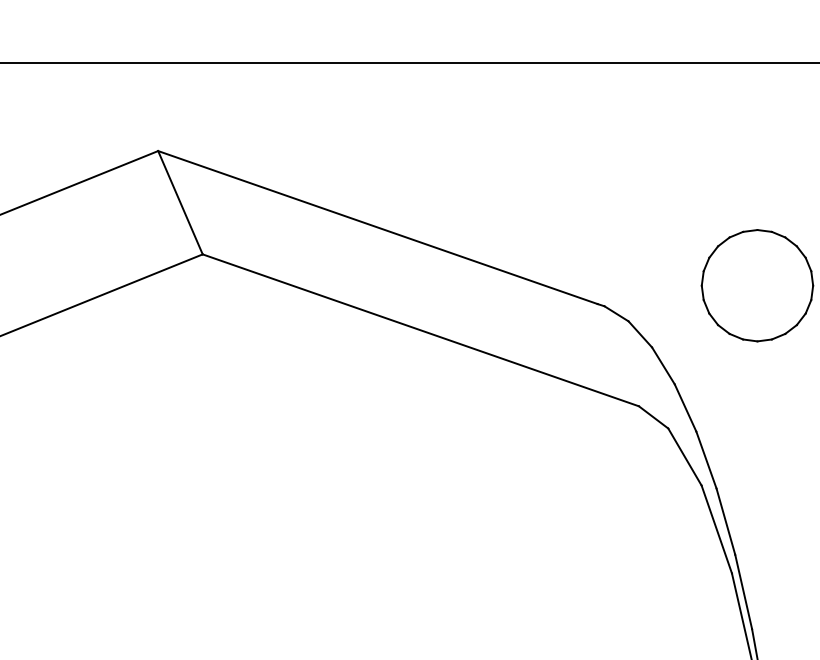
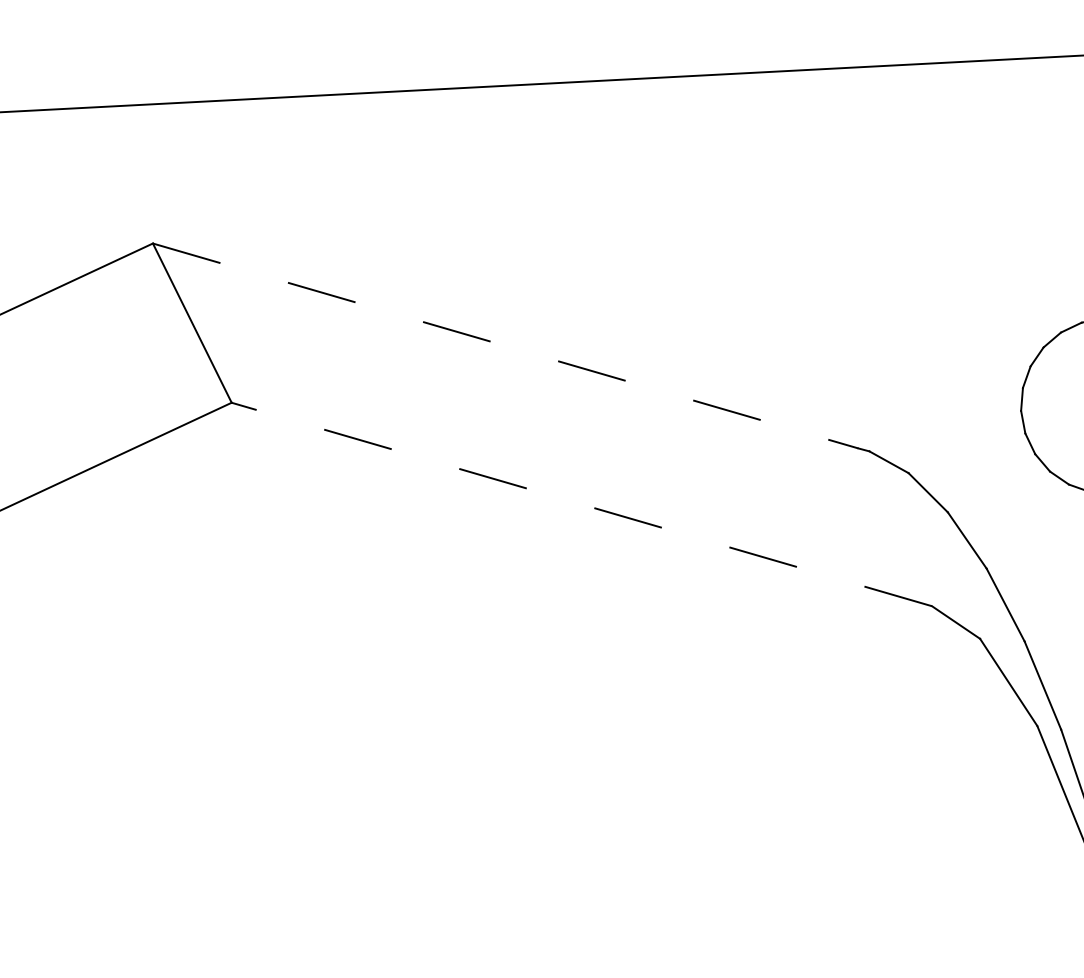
line: (377, 227) -> (505, 345), solid -> dashed
line: (420, 330) -> (581, 504), solid -> dashed

